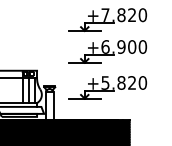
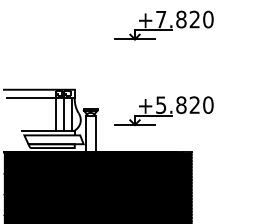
part: (107, 51) -> (163, 65), removed

